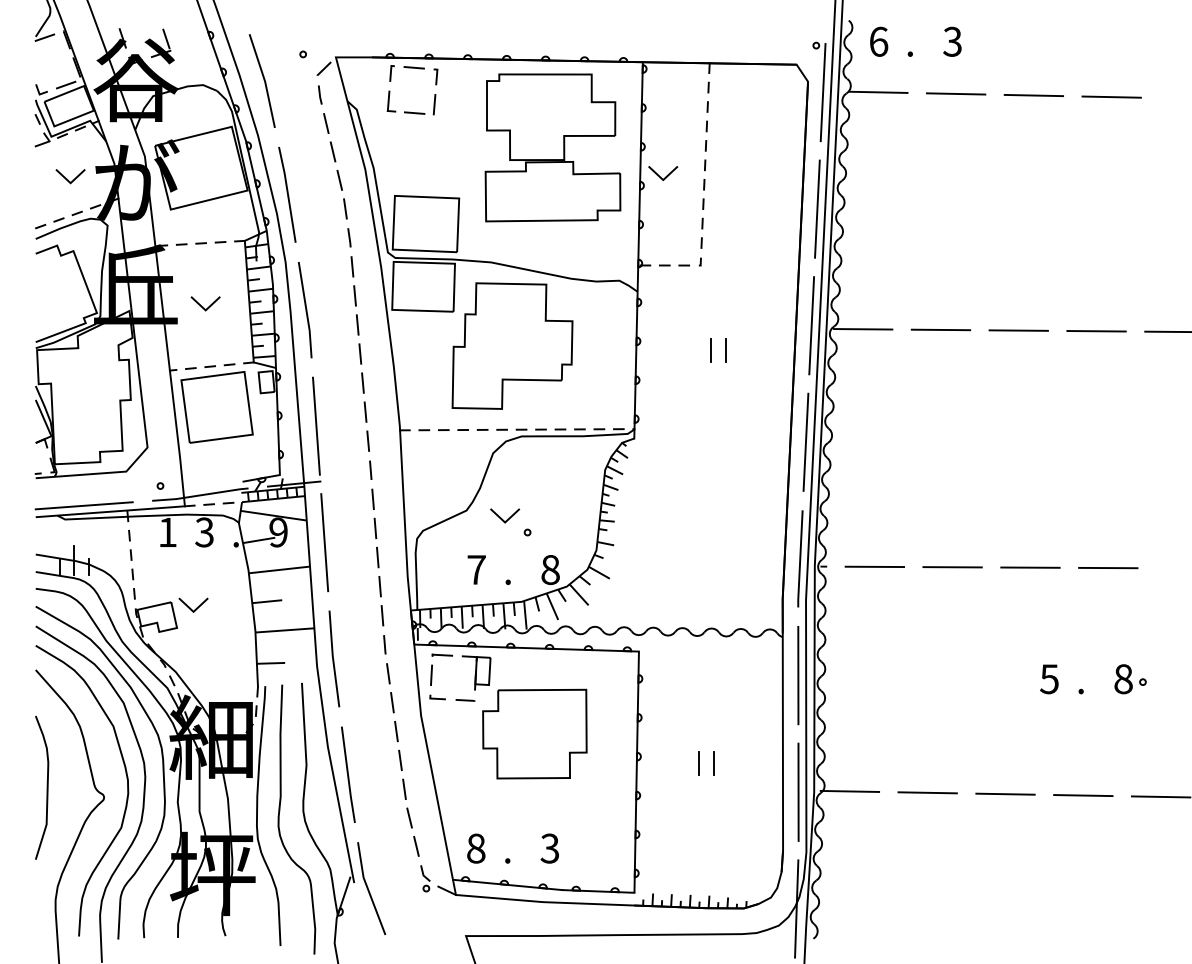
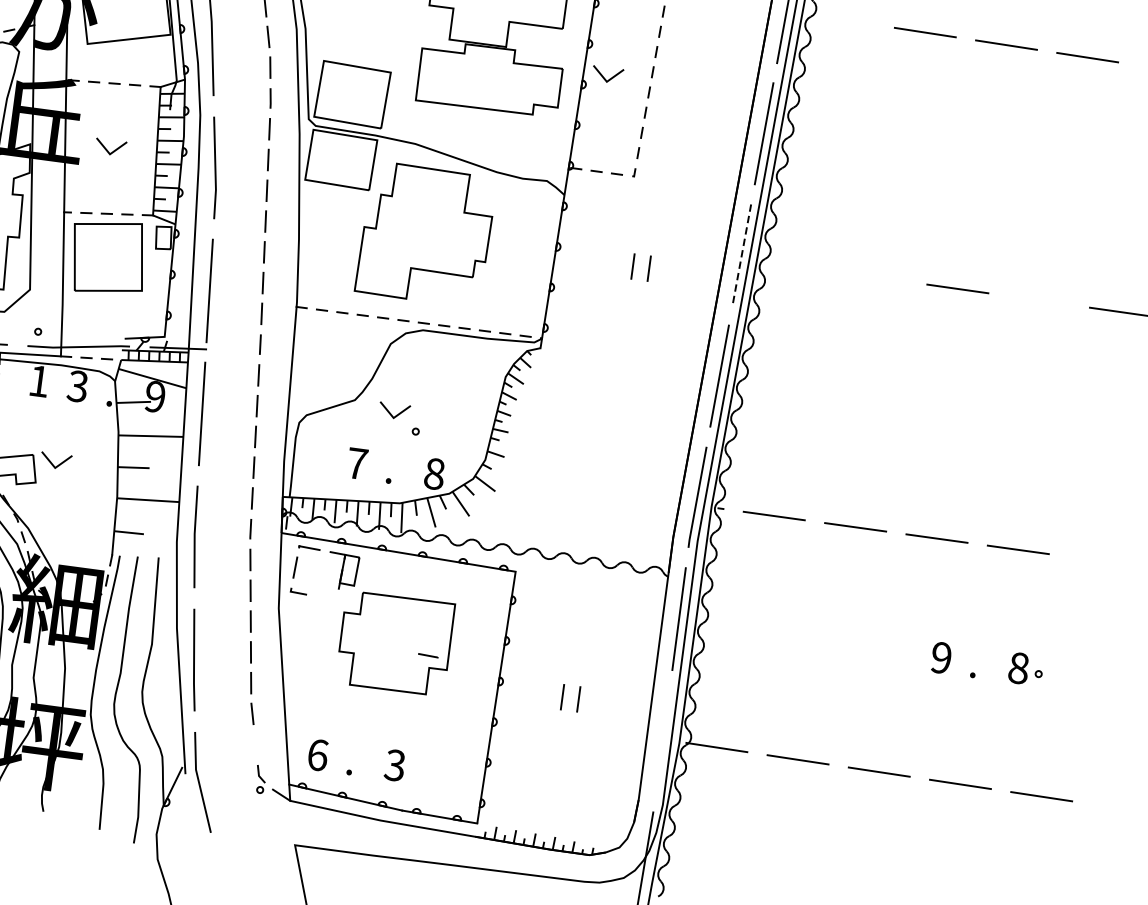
line: (878, 91) -> (844, 19), removed
line: (811, 325) -> (741, 254), solid -> dashed
line: (862, 329) -> (794, 265), removed
line: (940, 329) -> (876, 276), removed
line: (1096, 331) -> (1039, 300), removed
text: (1049, 679) -> (941, 658), 5 -> 9
line: (465, 700) -> (428, 655), moved
line: (798, 791) -> (663, 740), removed
line: (416, 846) -> (255, 744), removed
text: (476, 848) -> (318, 755), 8 -> 6

